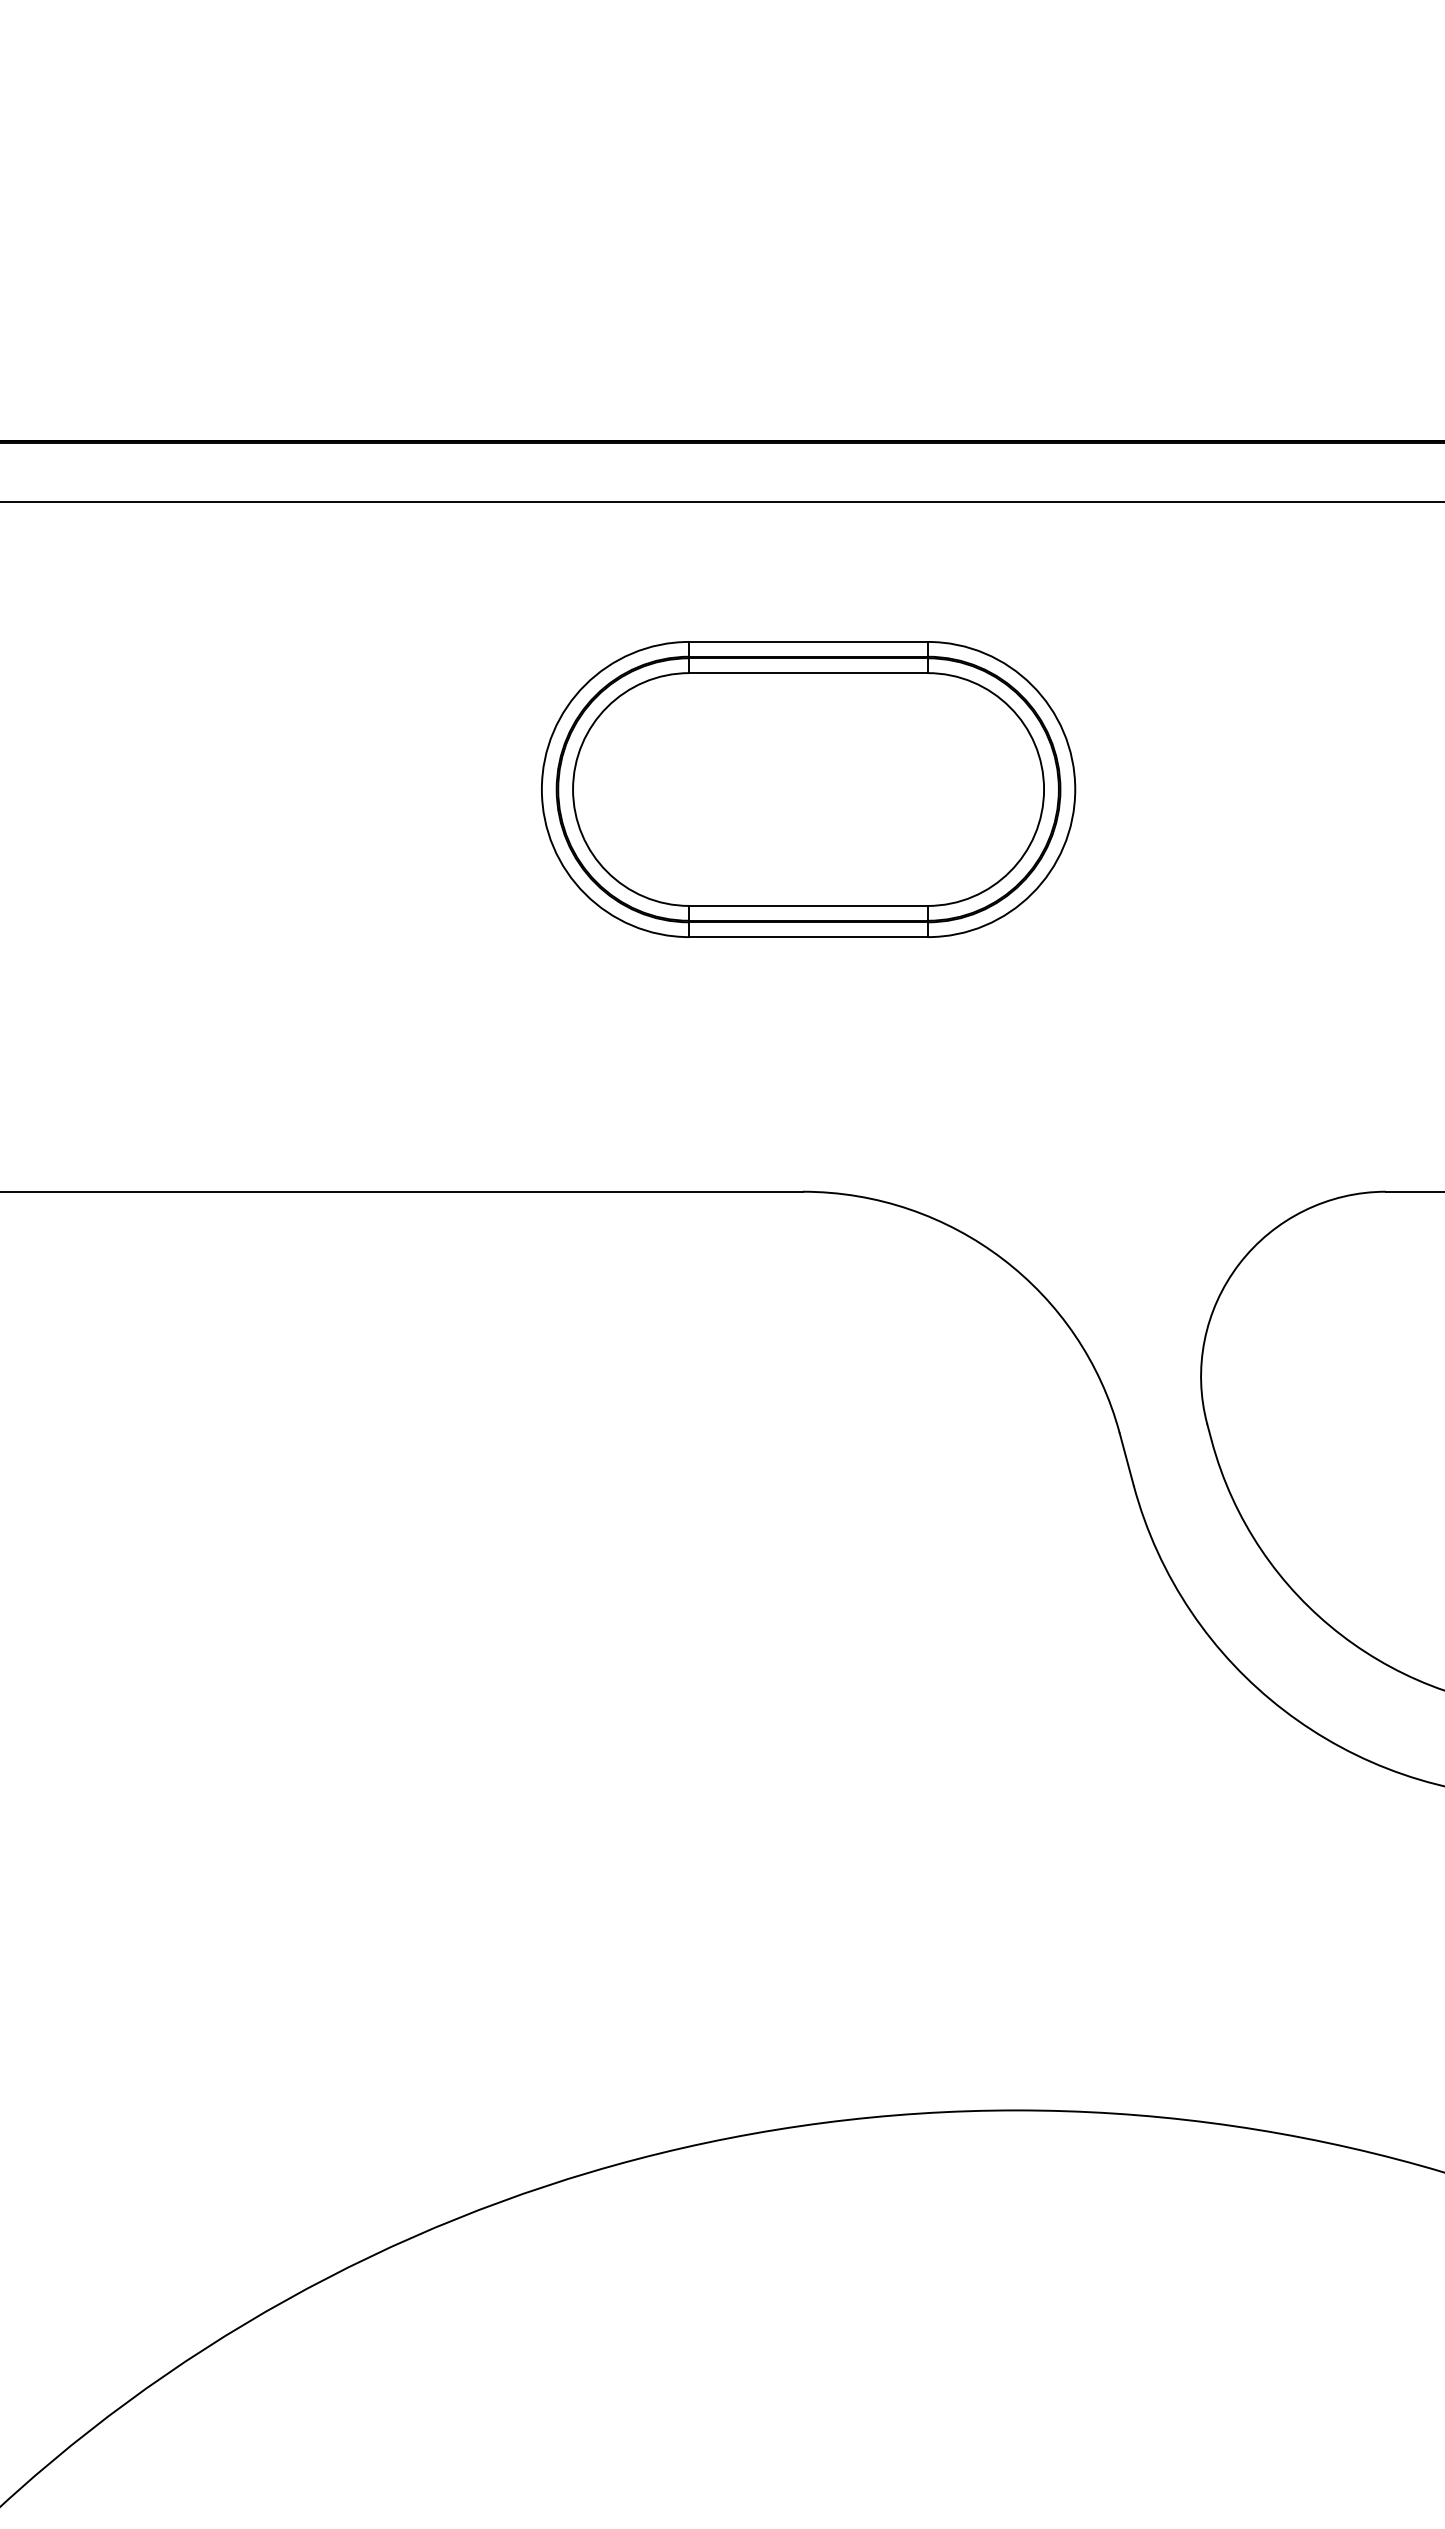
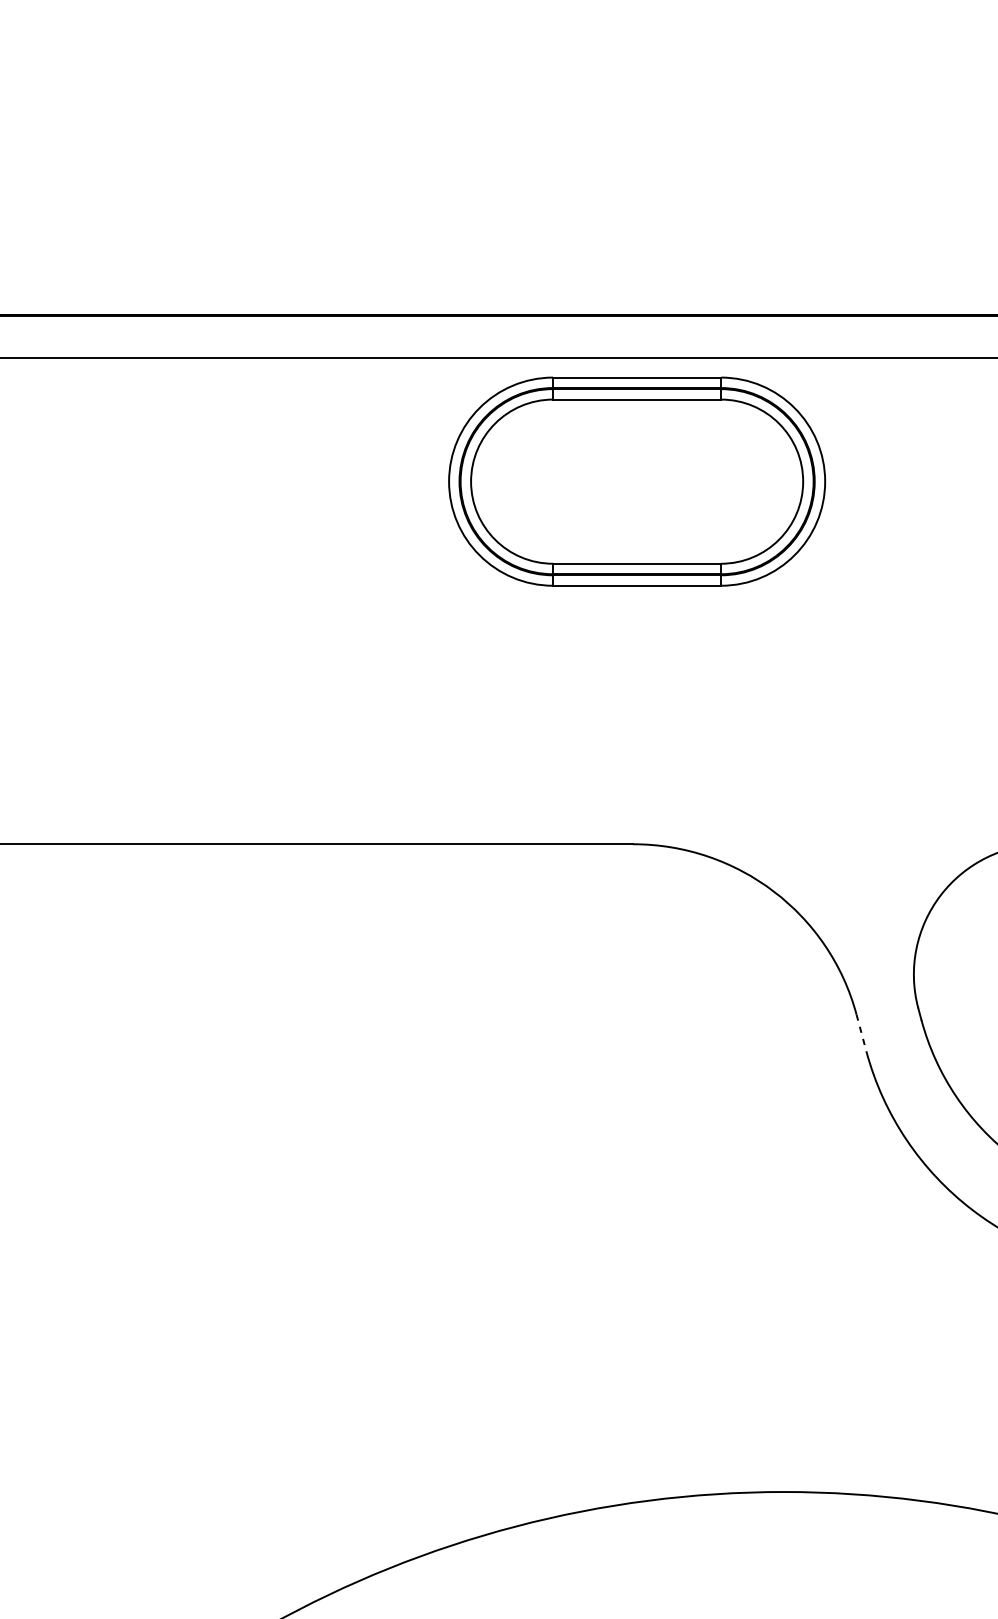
part: (808, 789) -> (637, 481), moved
line: (1126, 1459) -> (861, 1033), solid -> dashed

